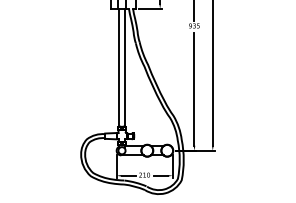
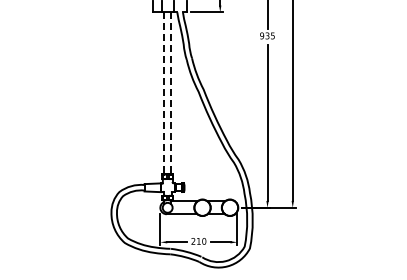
line: (119, 67) -> (164, 93), solid -> dashed
line: (124, 67) -> (171, 93), solid -> dashed

